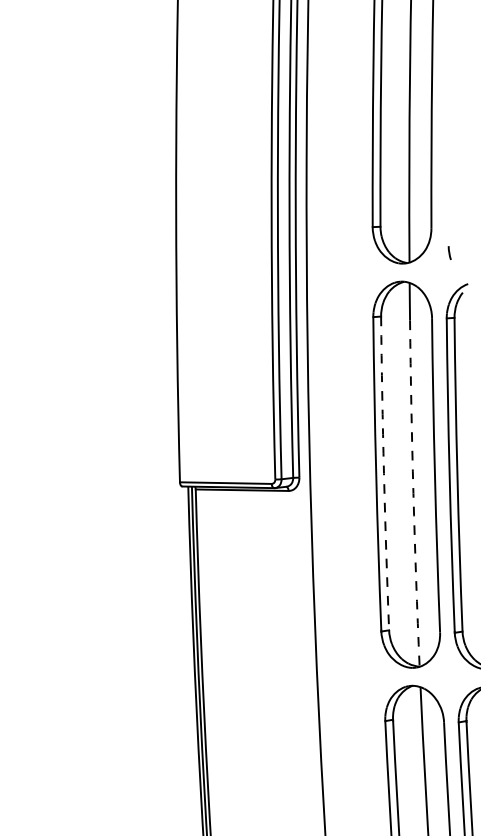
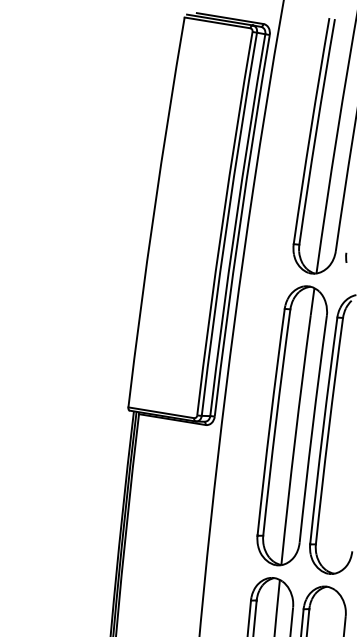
curve: (449, 252) -> (346, 257), moved
arc: (384, 473) -> (276, 422), dashed -> solid
arc: (413, 492) -> (295, 439), dashed -> solid

